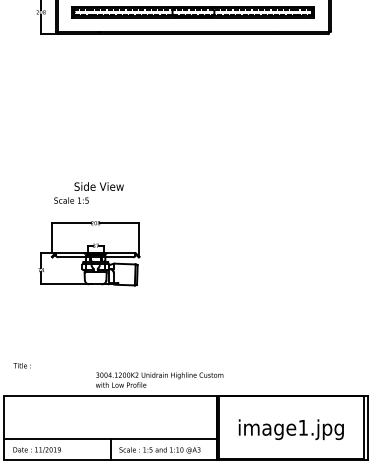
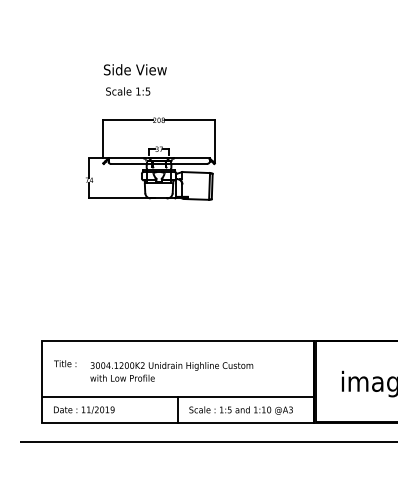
text: (98, 186) -> (134, 69), moved
text: (21, 365) -> (64, 363), moved
text: (159, 379) -> (171, 371), moved

